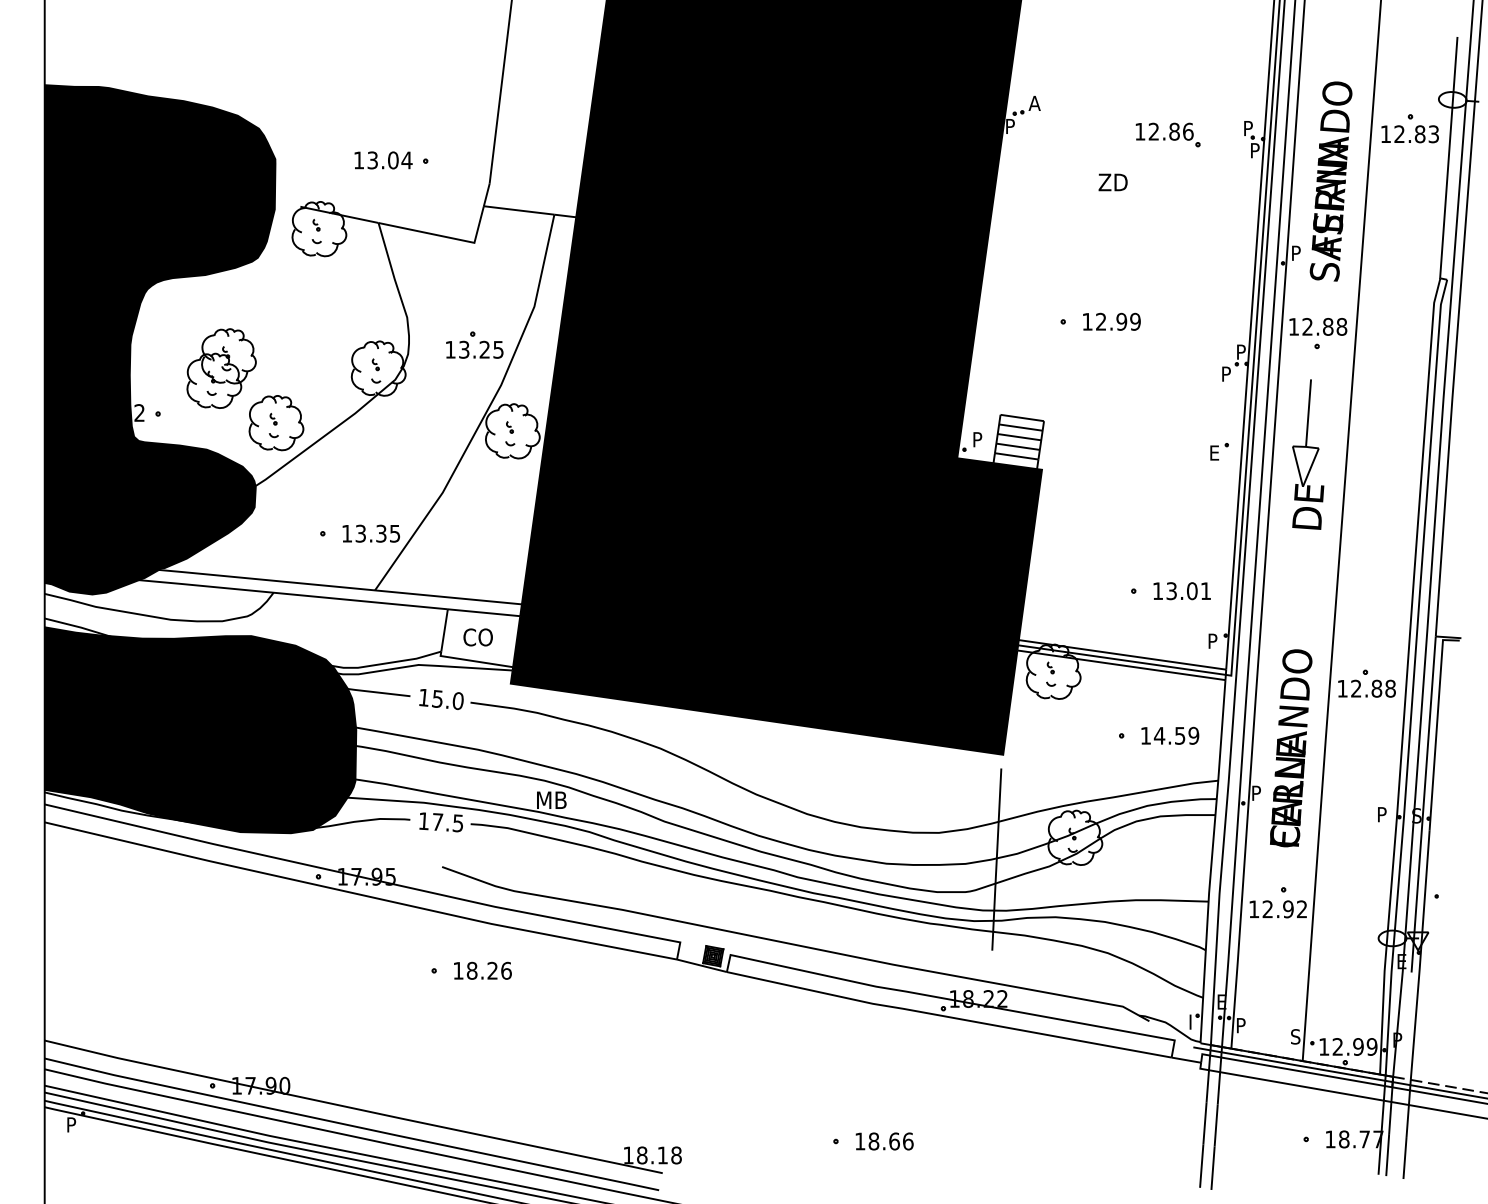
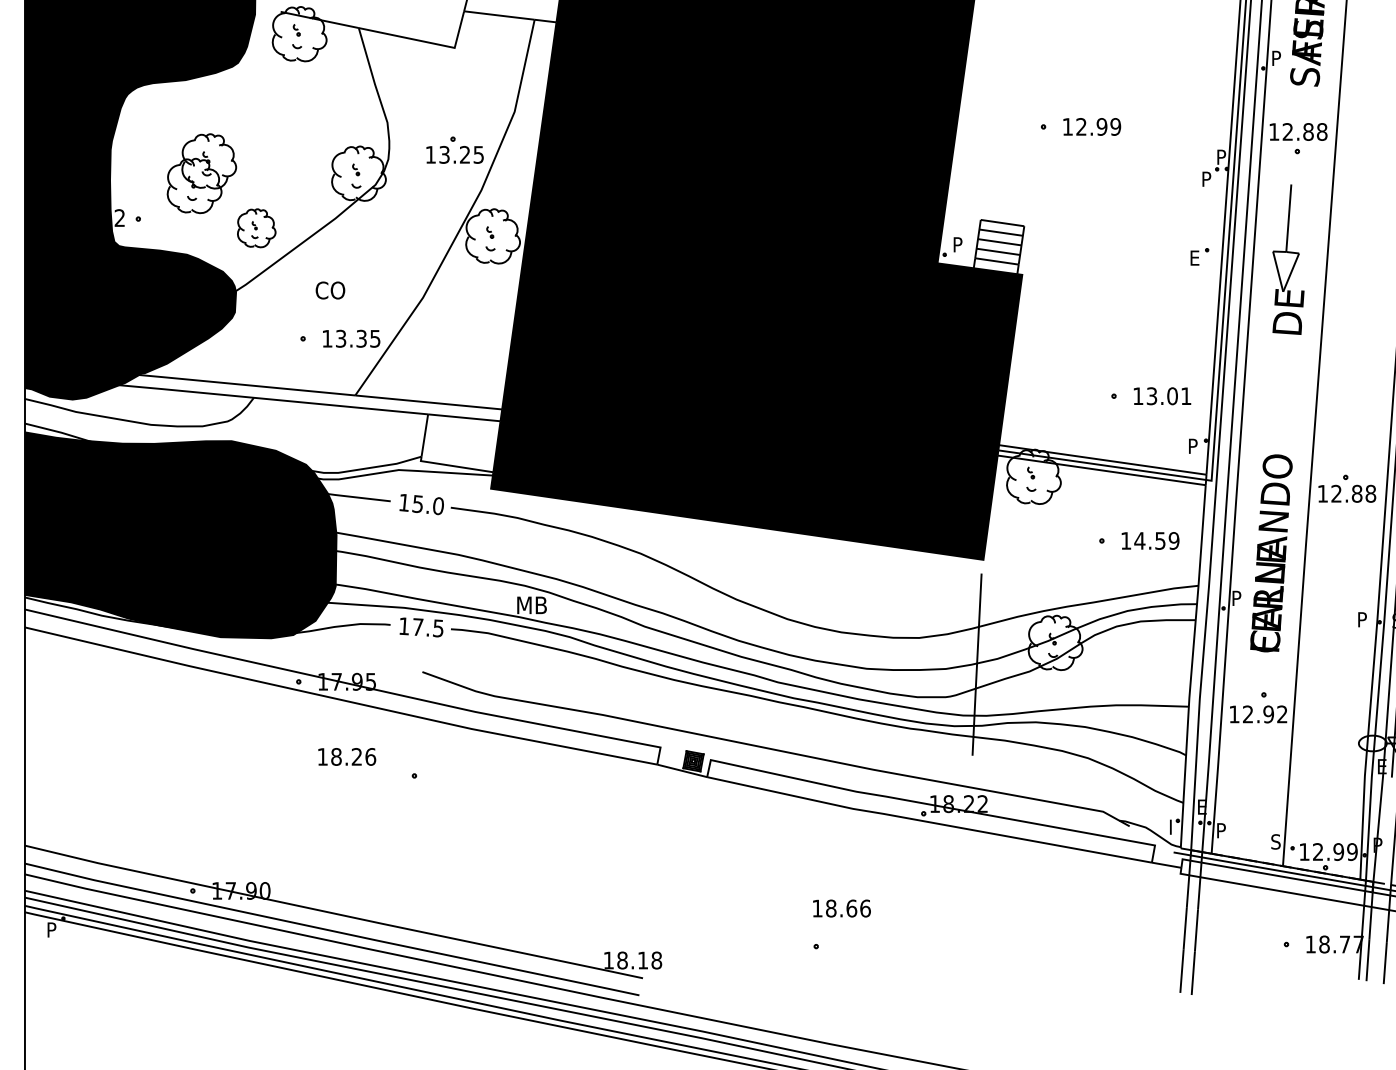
part: (276, 423) -> (256, 228), size x0.7
text: (477, 637) -> (329, 290), moved
text: (482, 970) -> (346, 756), moved
text: (884, 1141) -> (841, 908), moved

